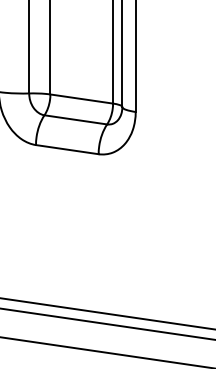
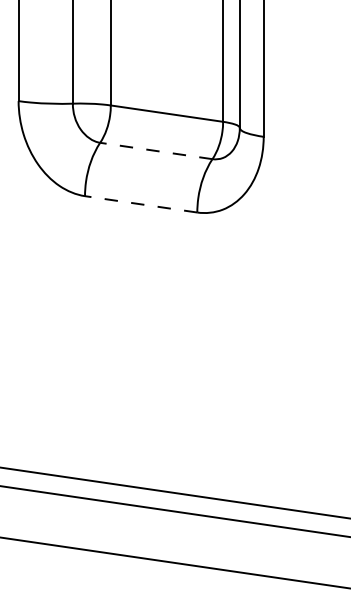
line: (75, 119) -> (155, 150), solid -> dashed
line: (67, 149) -> (141, 204), solid -> dashed

